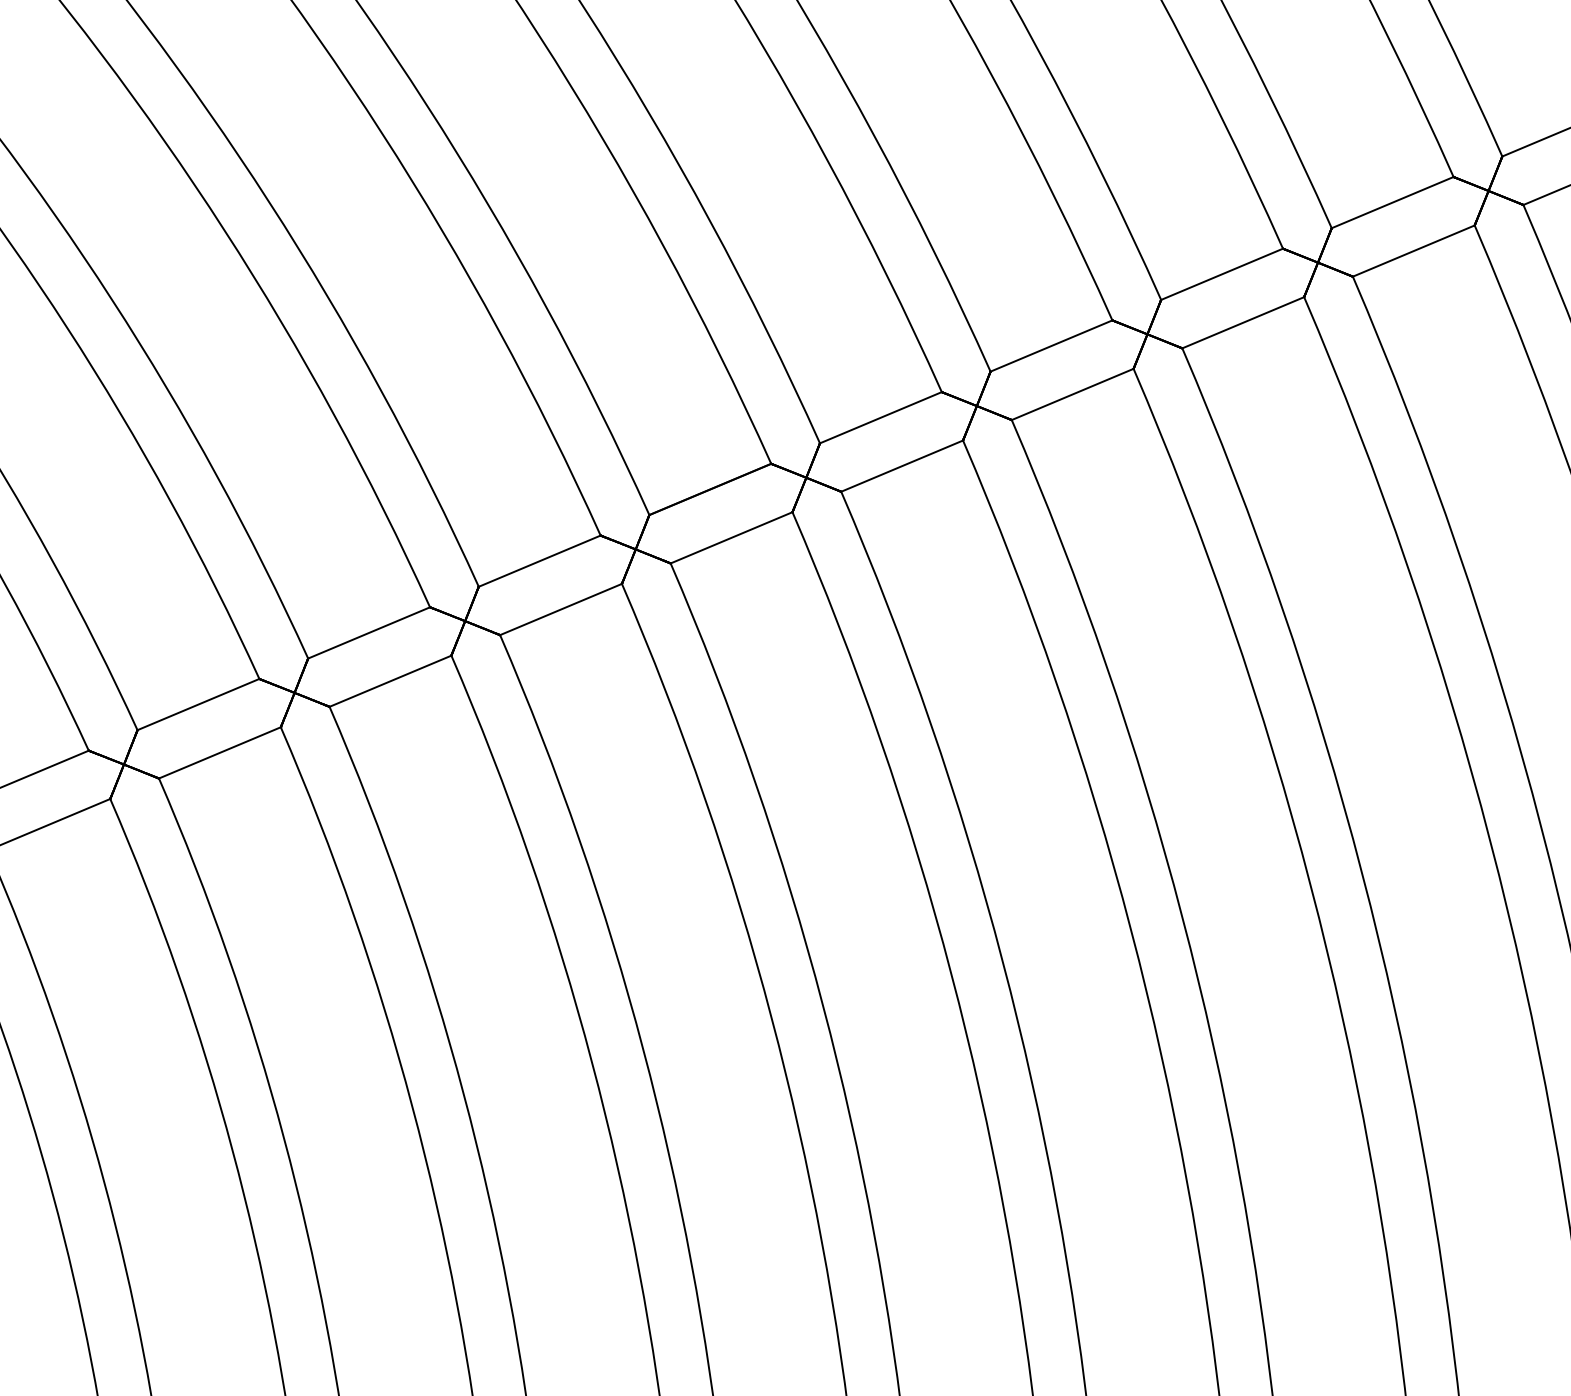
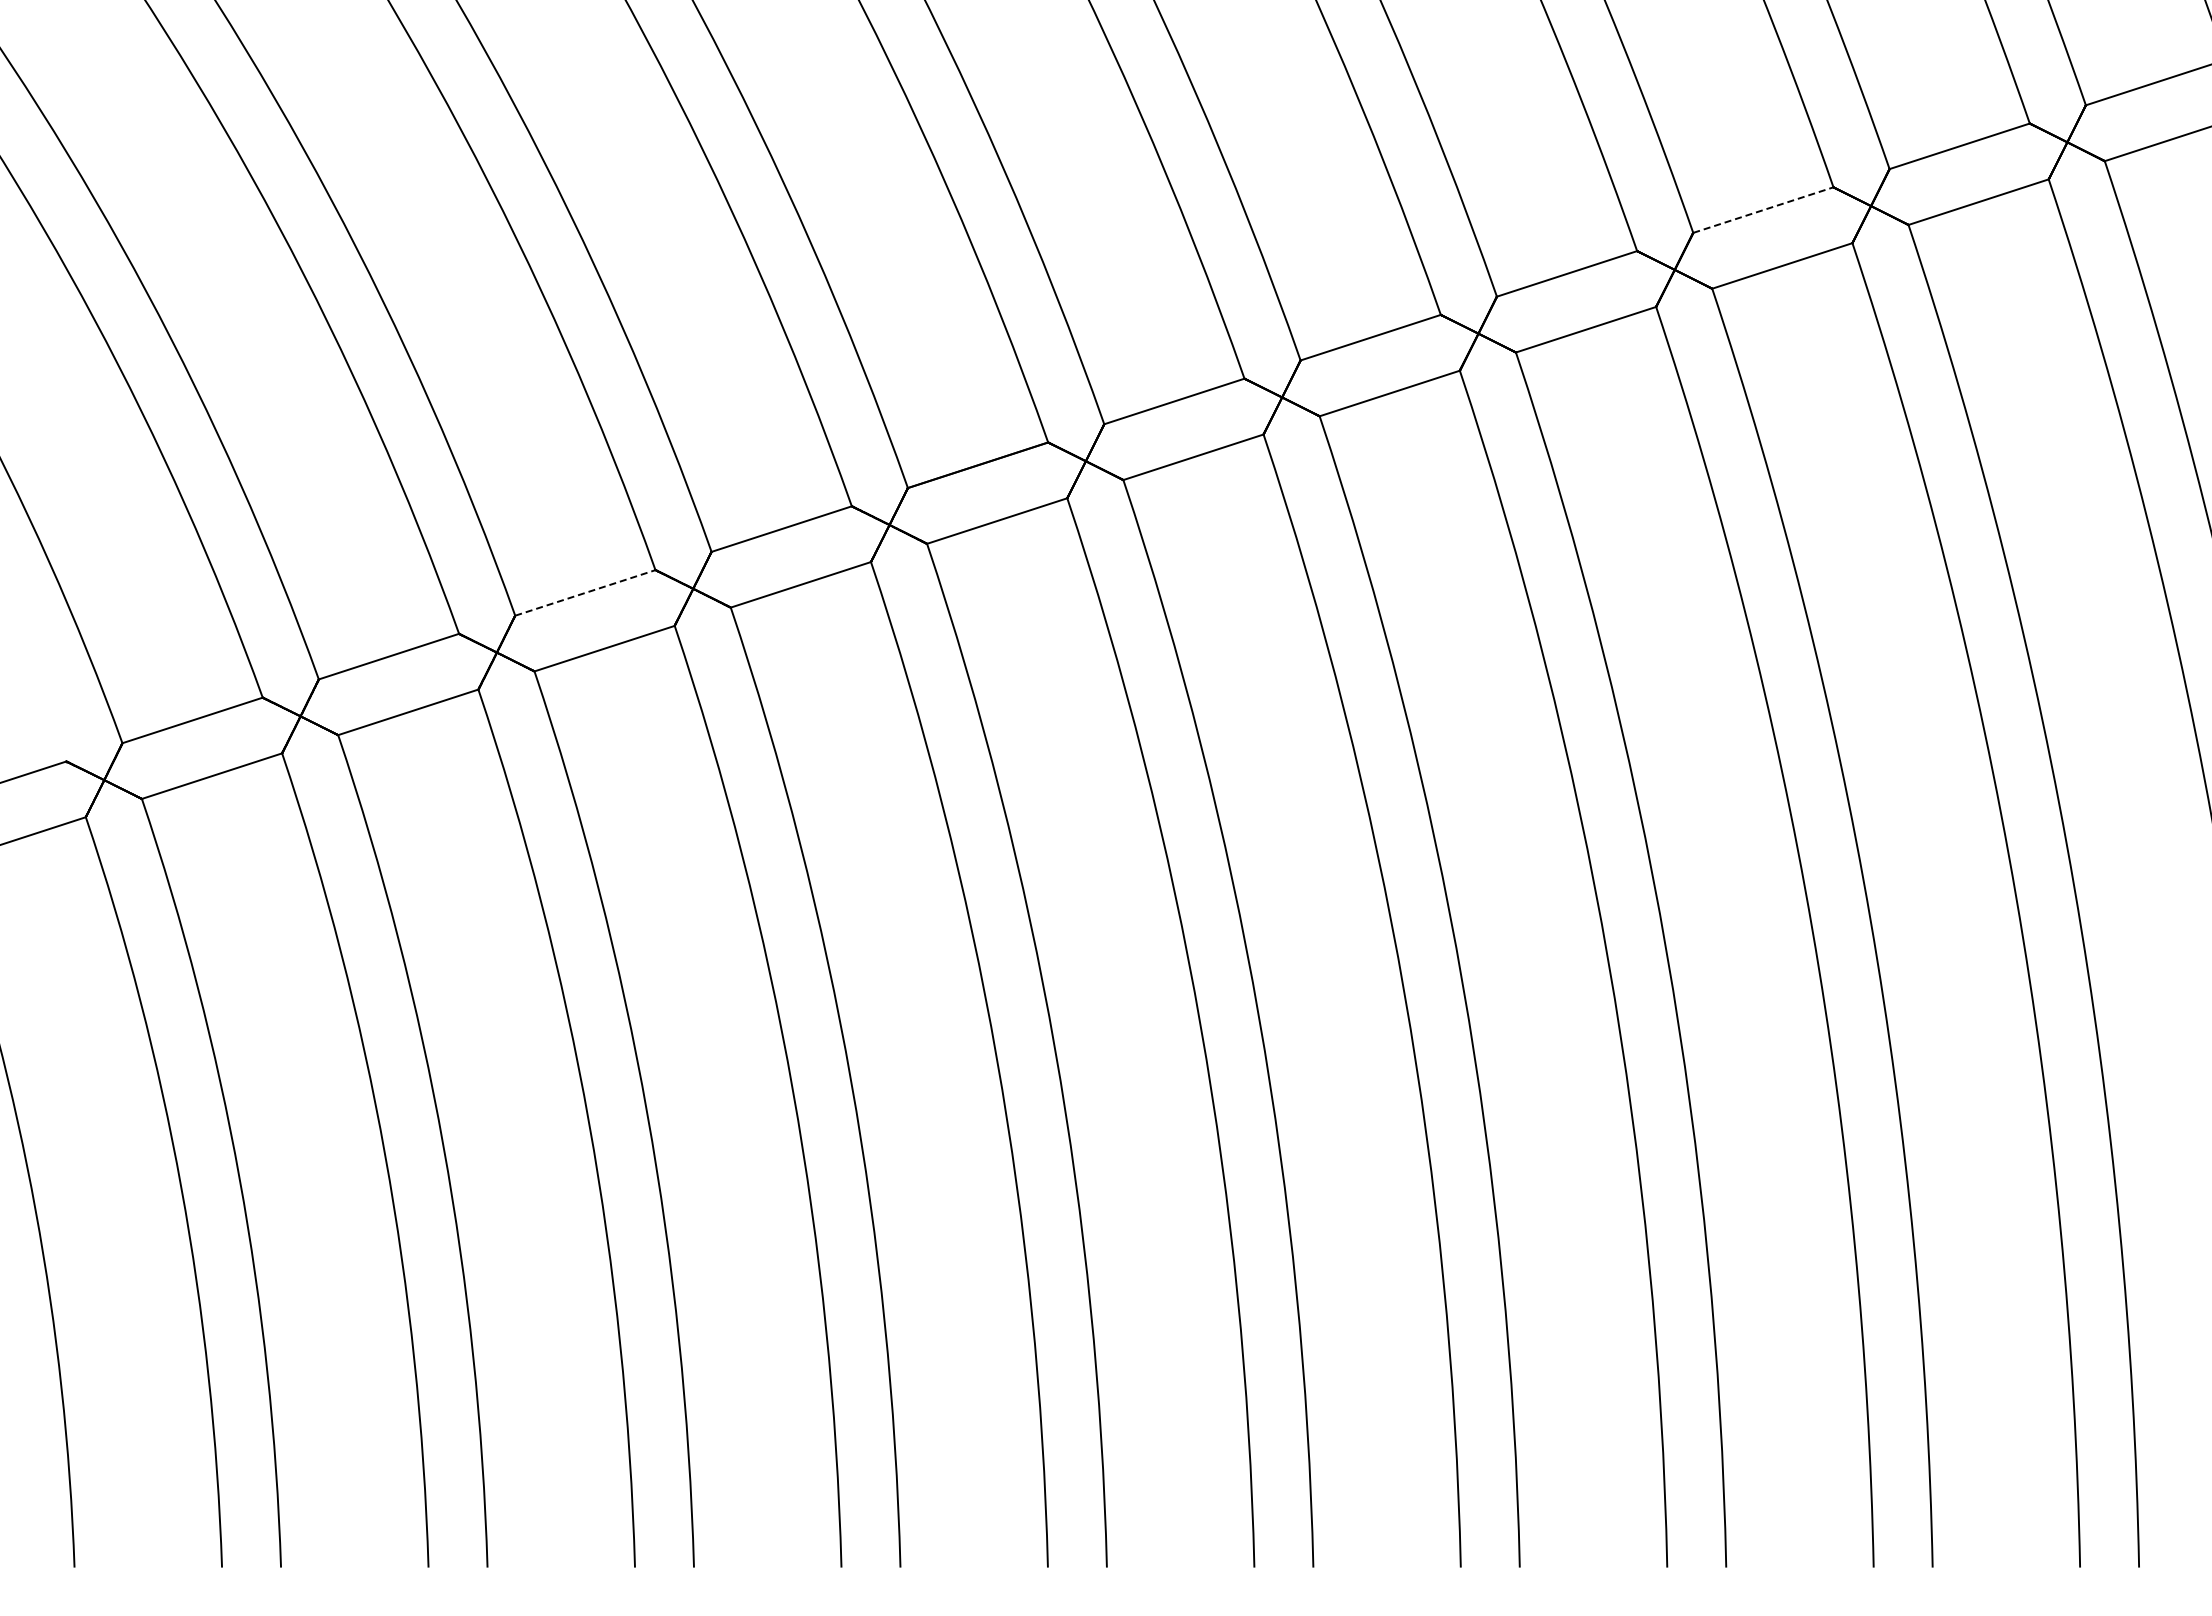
line: (1392, 202) -> (1763, 210), solid -> dashed
line: (369, 632) -> (585, 592), solid -> dashed

